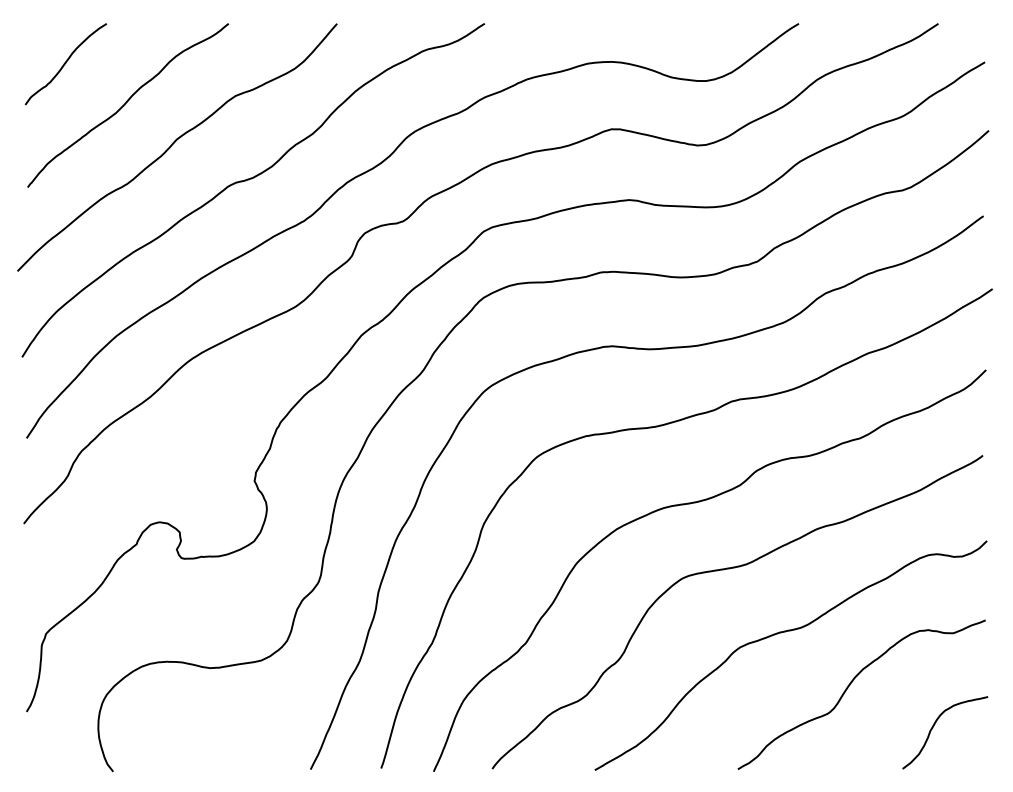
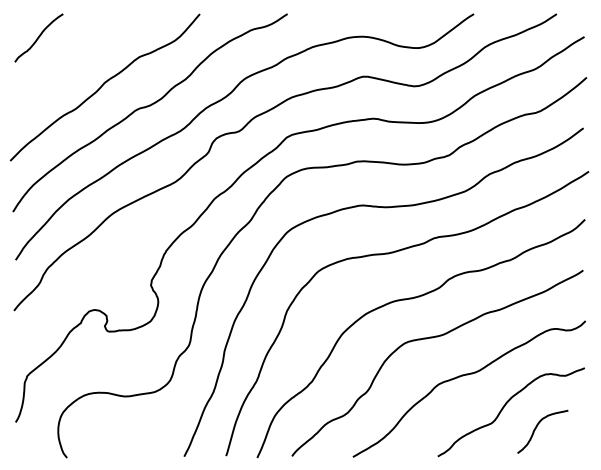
curve: (127, 103) -> (75, 61), removed
curve: (936, 725) -> (537, 427), moved

